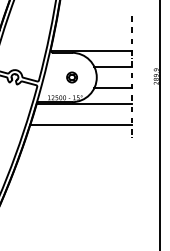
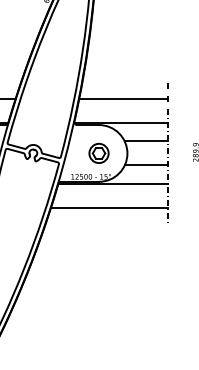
line: (93, 29) -> (123, 98), added
part: (71, 77) -> (98, 153), size x1.67

